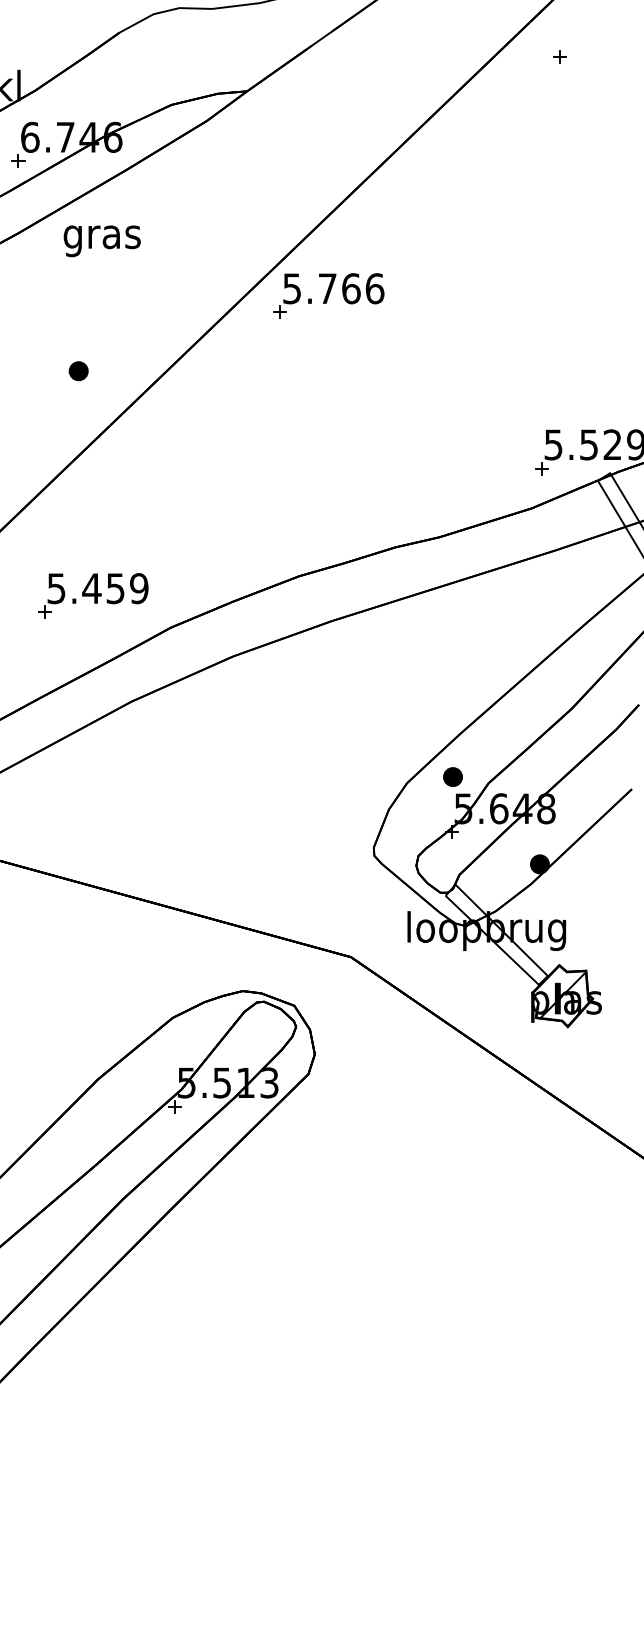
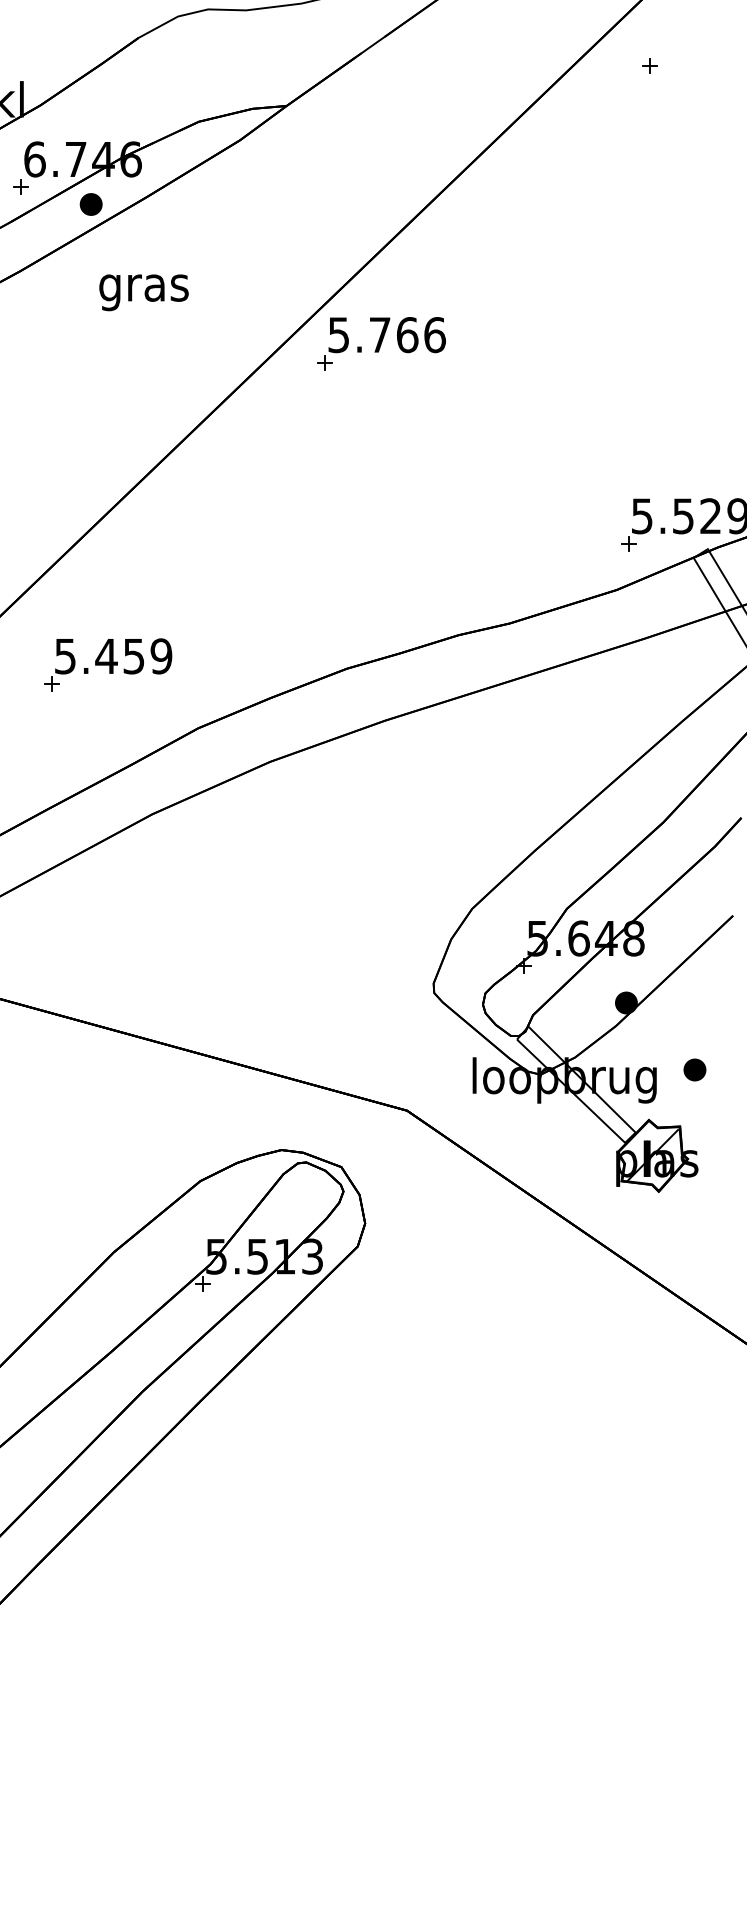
text: (101, 241) -> (143, 293), moved
part: (78, 371) -> (90, 204), moved
part: (93, 595) -> (108, 664), moved
part: (452, 776) -> (694, 1069), moved

